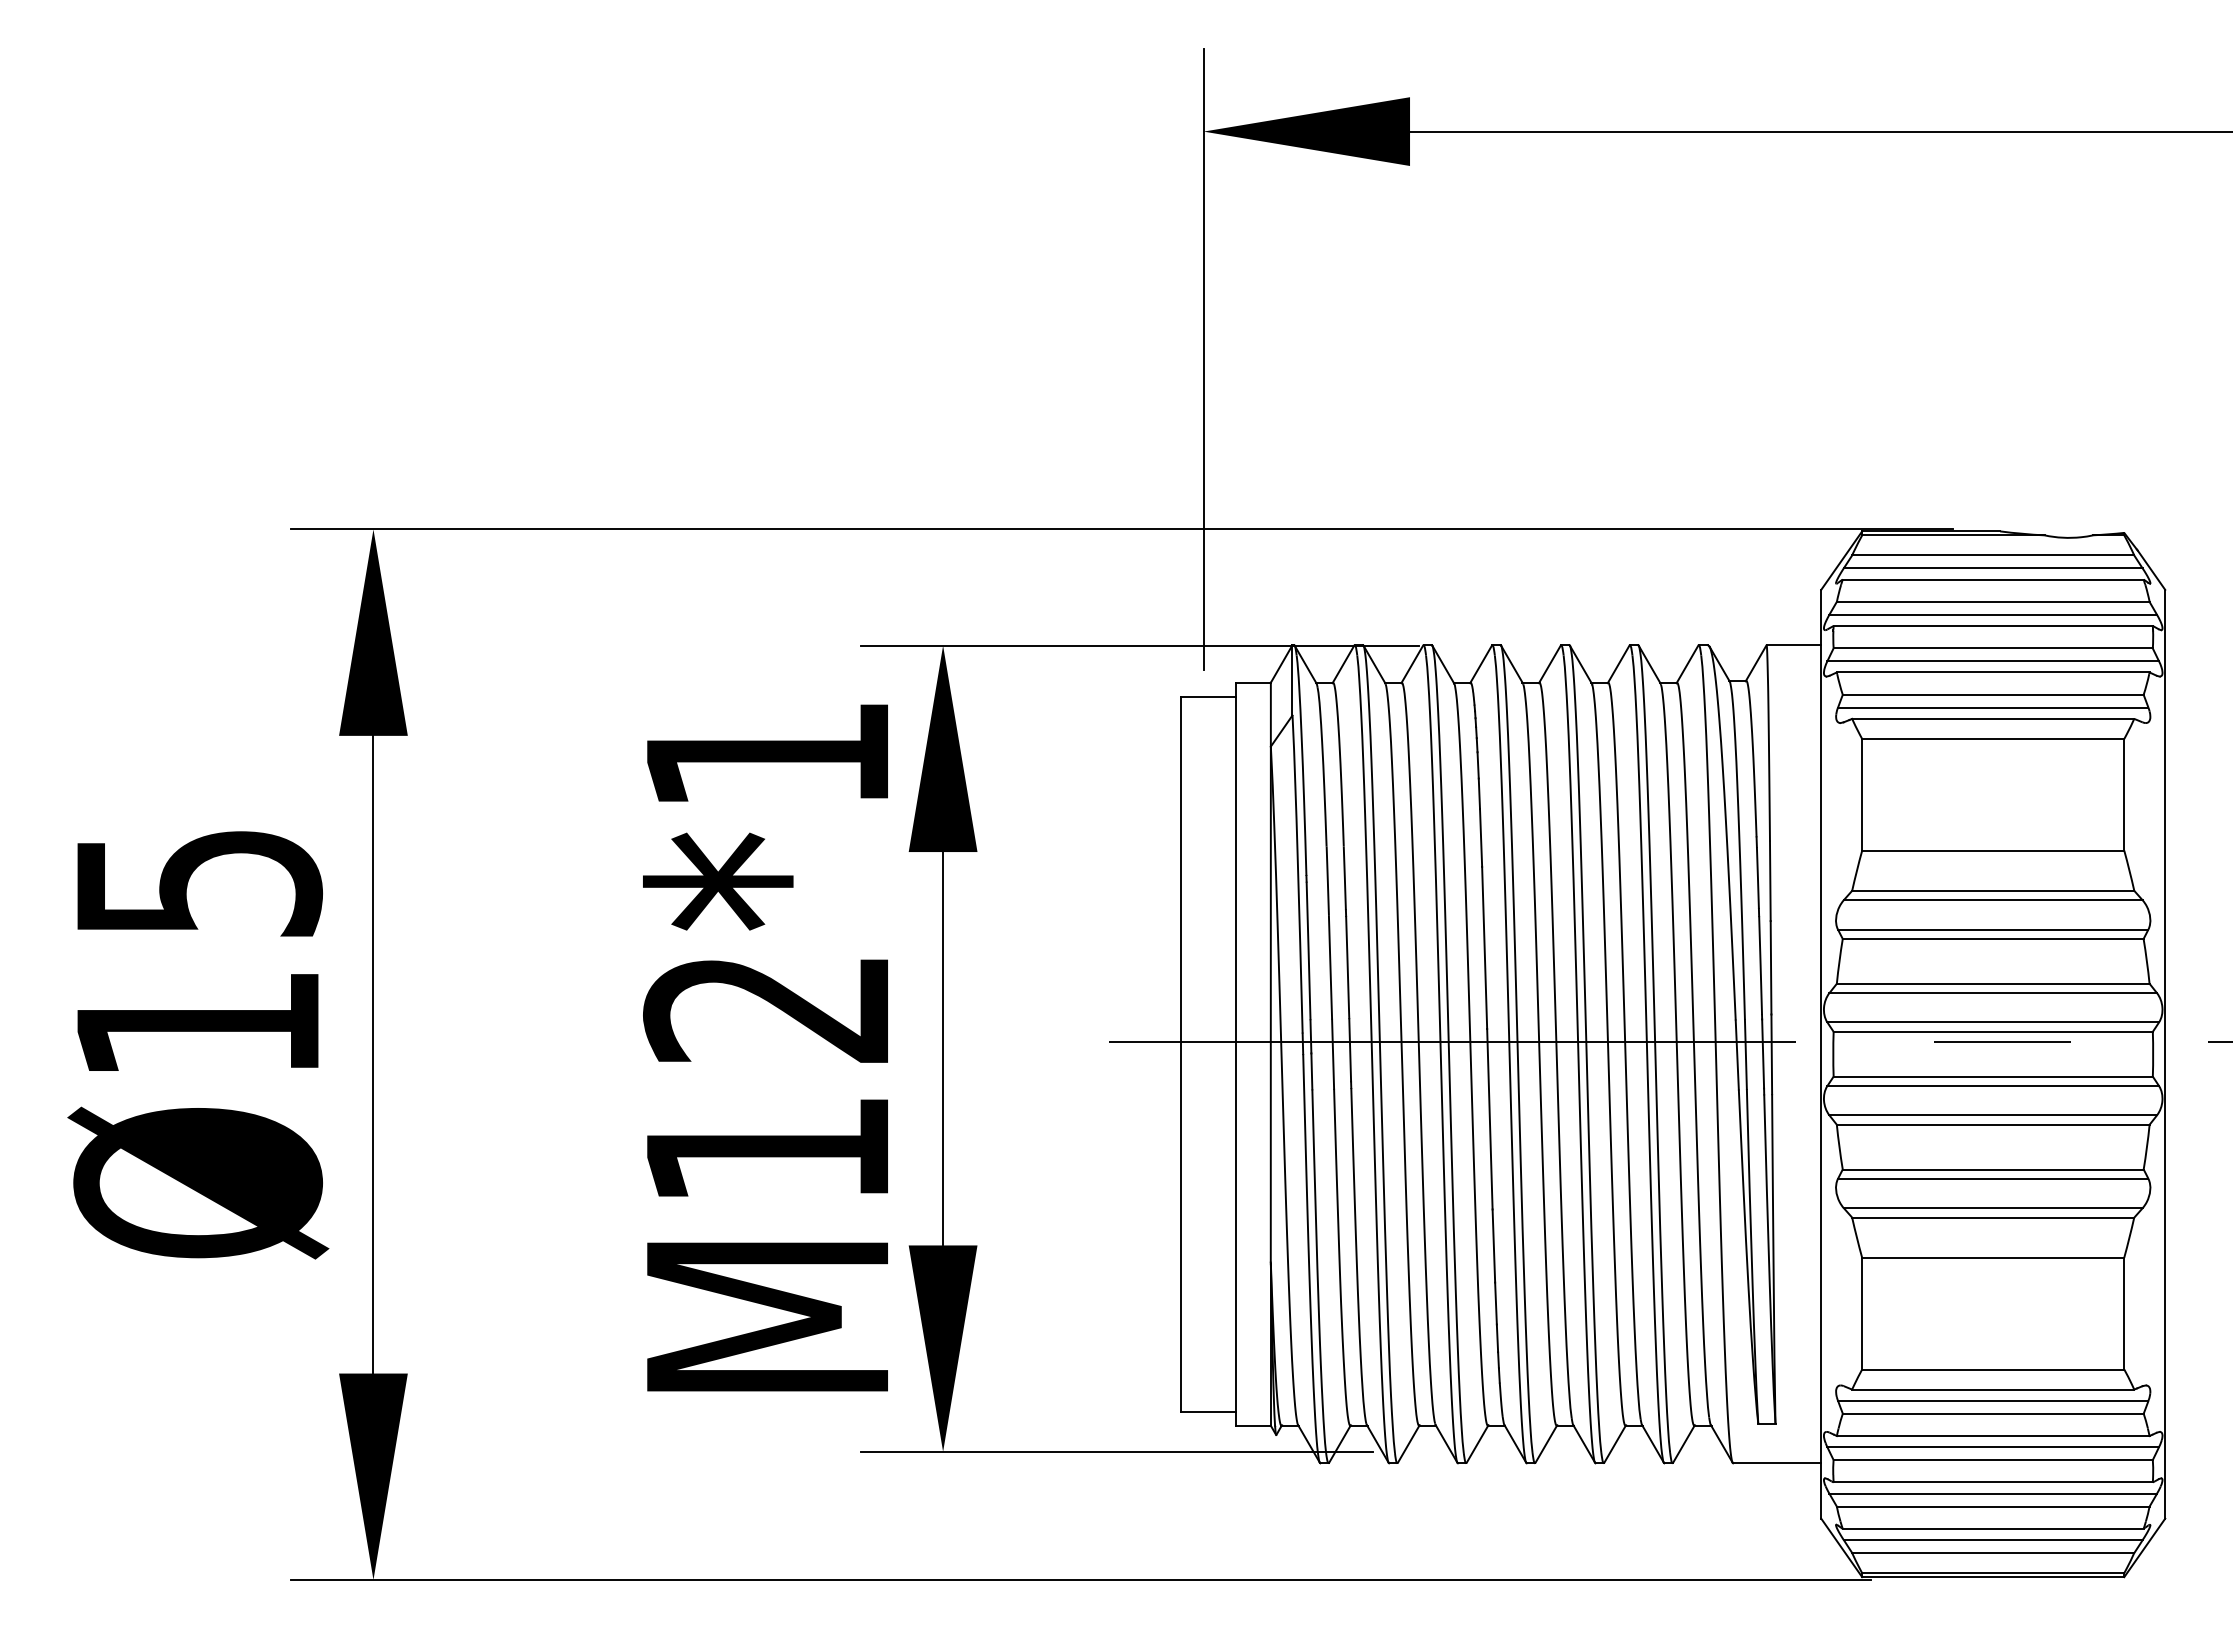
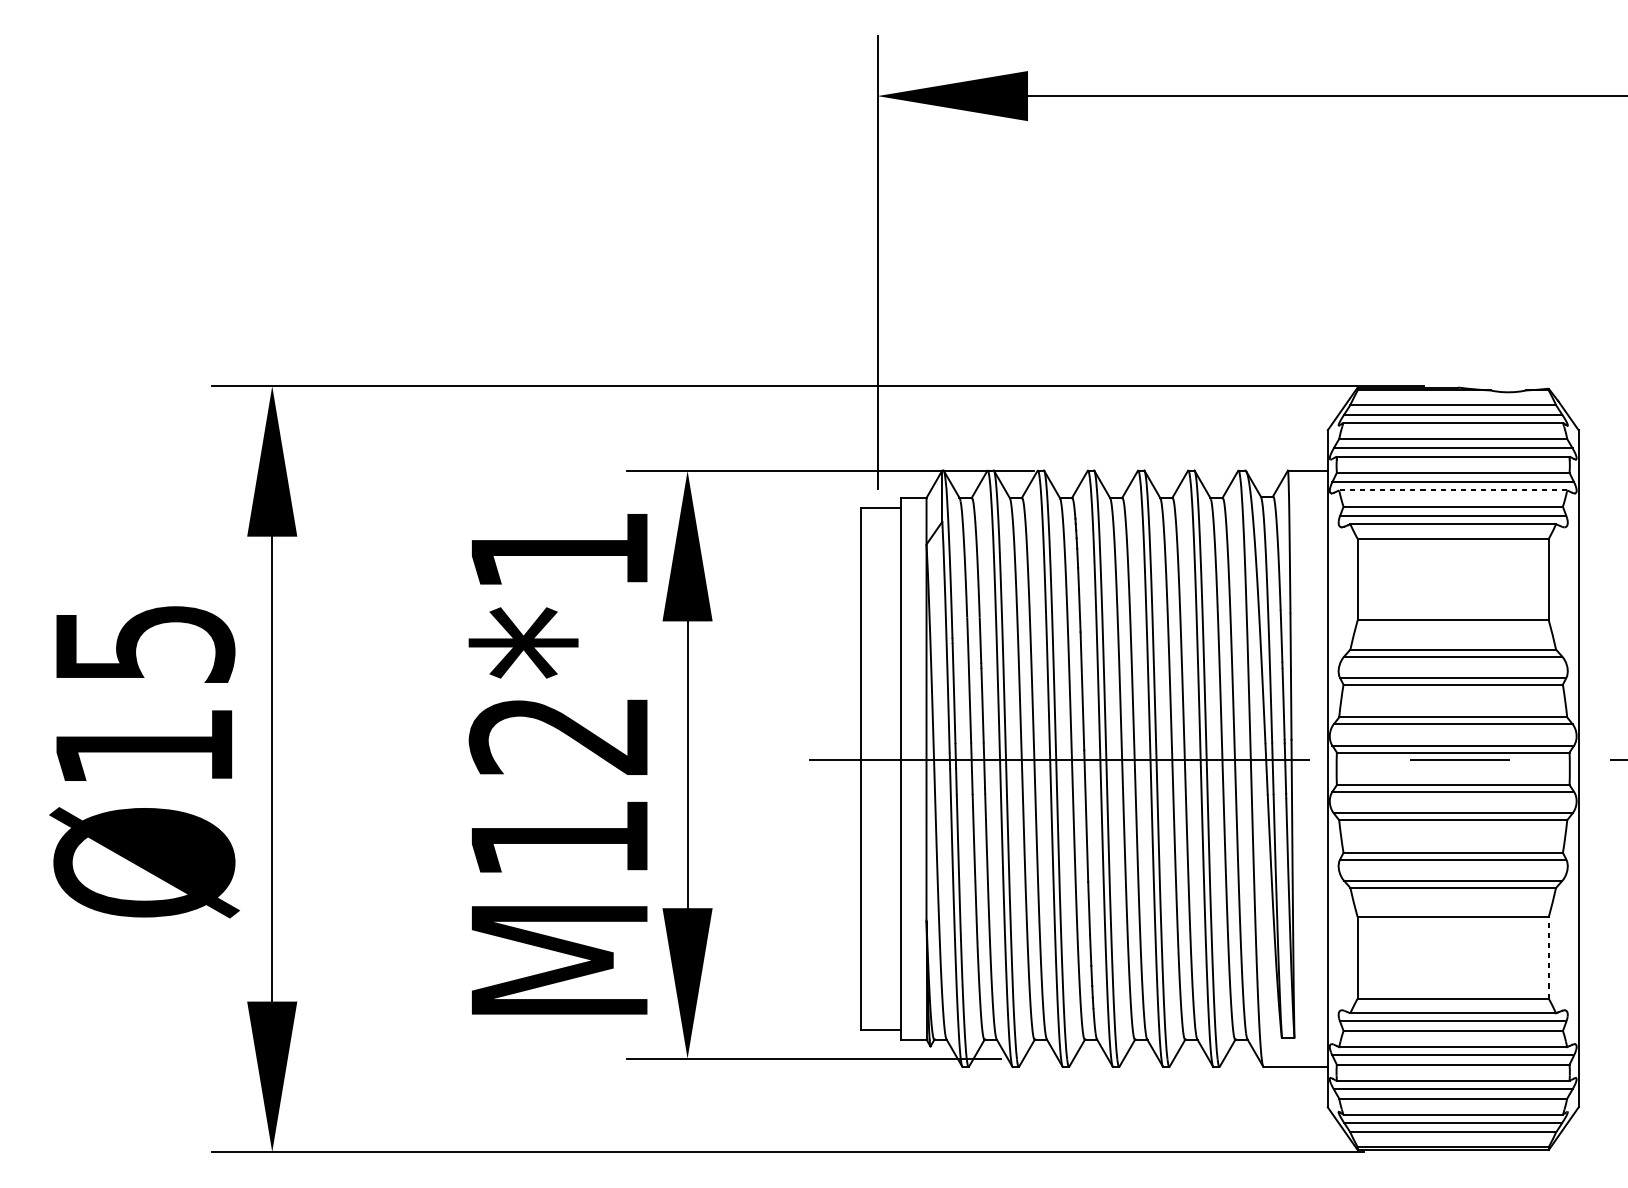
line: (1992, 672) -> (1452, 490), solid -> dashed
line: (2124, 1313) -> (1548, 957), solid -> dashed

